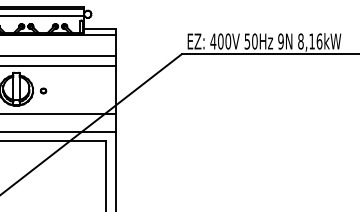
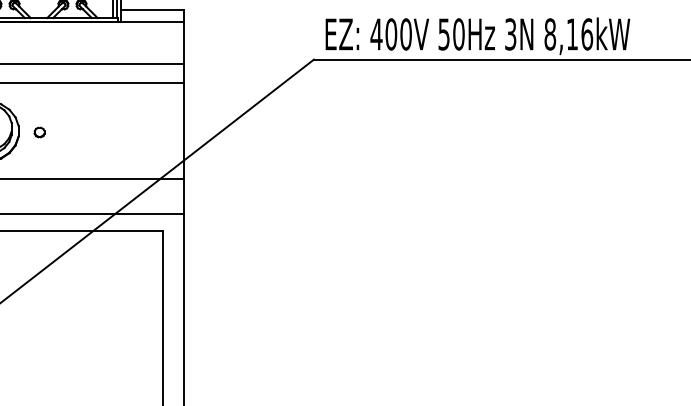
text: (280, 41) -> (509, 34), 9N -> 3N

